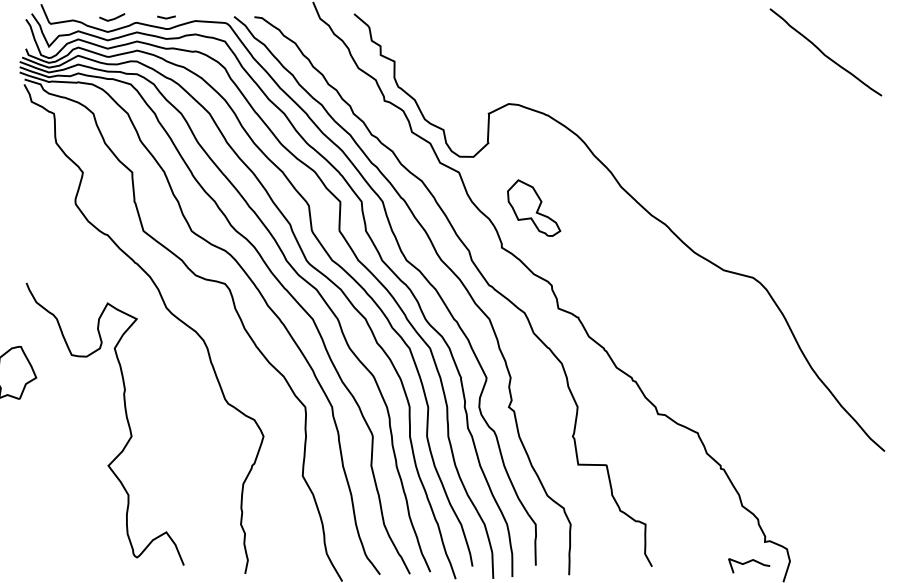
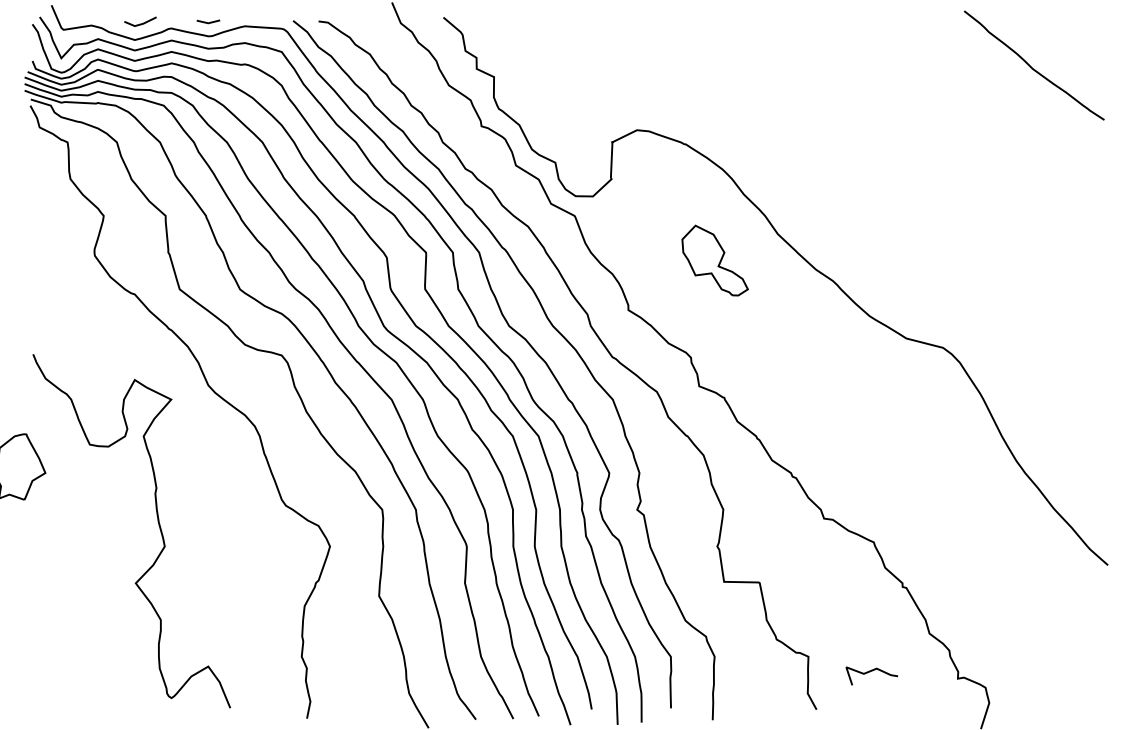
part: (534, 207) -> (715, 259), moved
curve: (747, 563) -> (869, 673), moved

